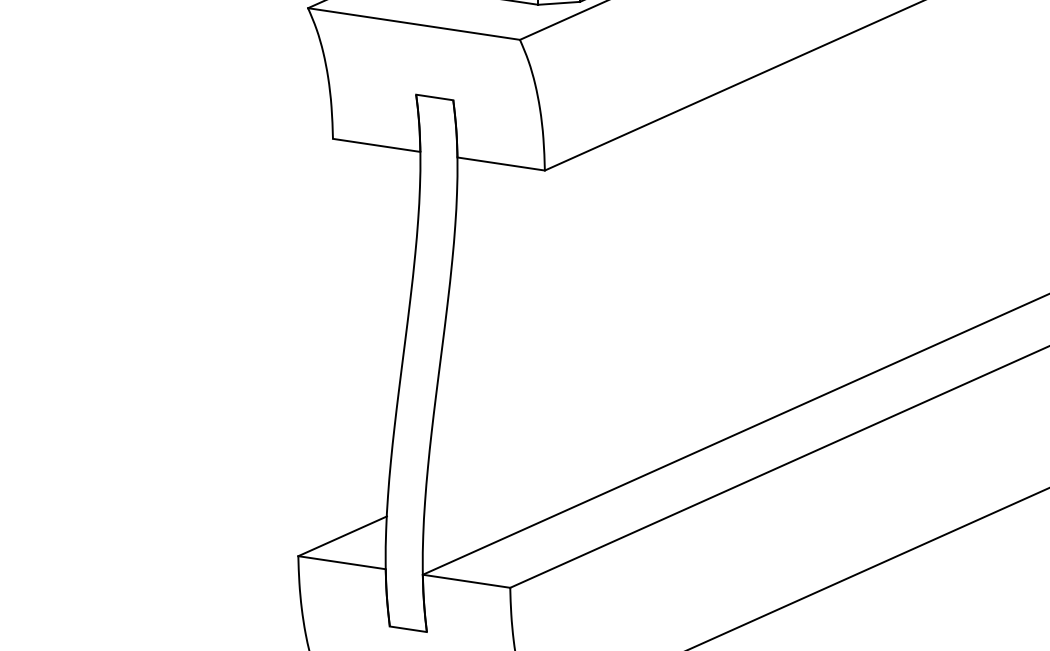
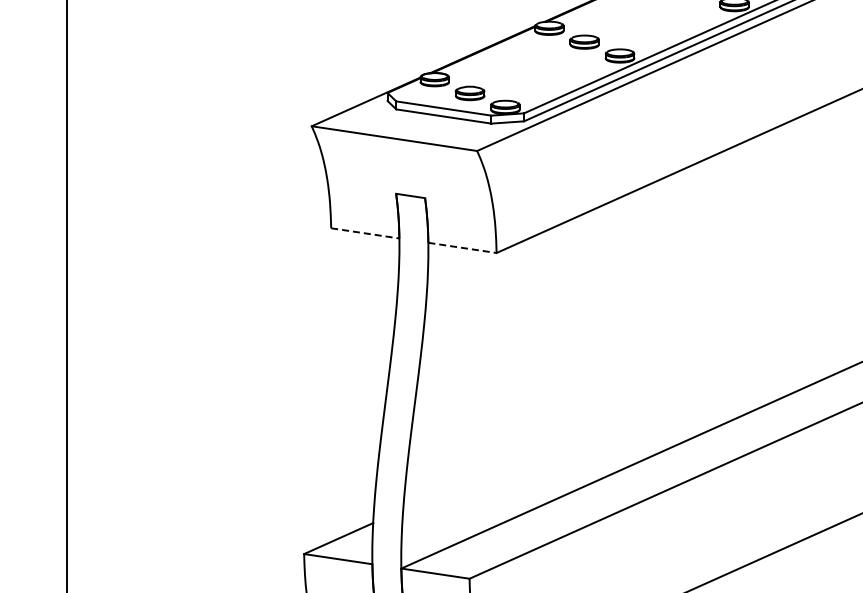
line: (376, 145) -> (365, 233), solid -> dashed
line: (501, 163) -> (462, 247), solid -> dashed

